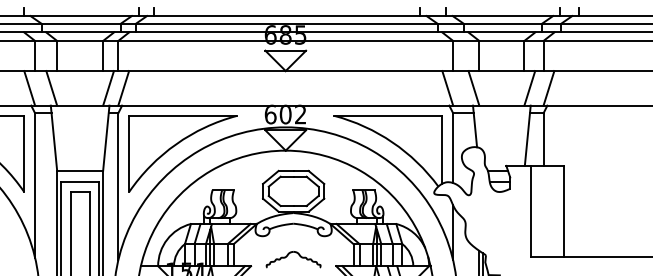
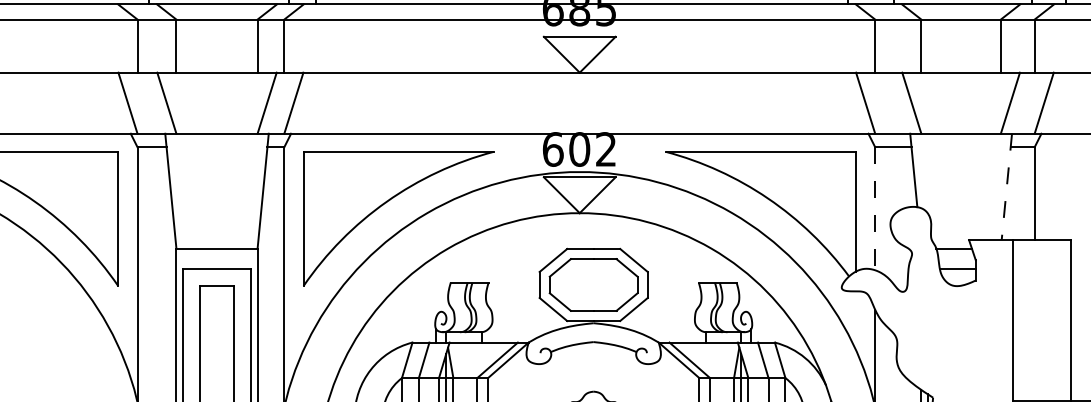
line: (527, 136) -> (1006, 188), solid -> dashed
line: (453, 148) -> (875, 209), solid -> dashed

